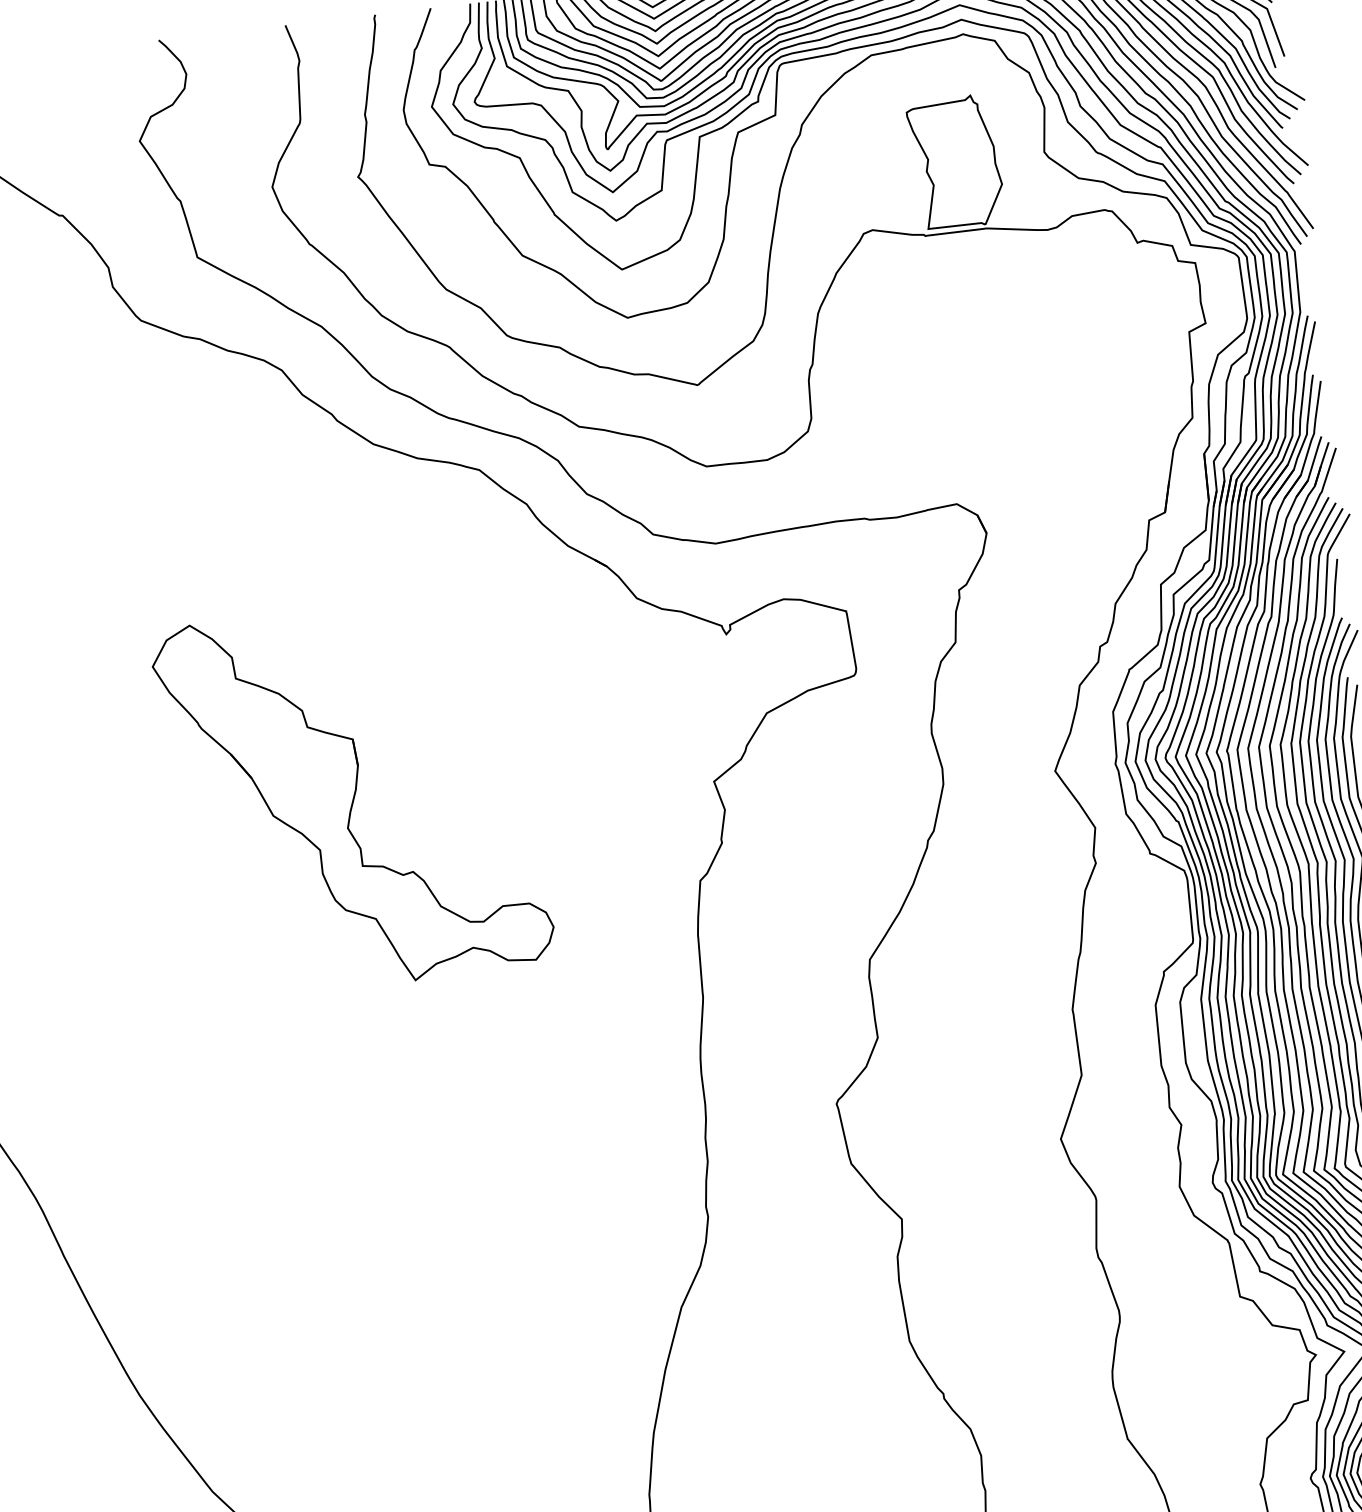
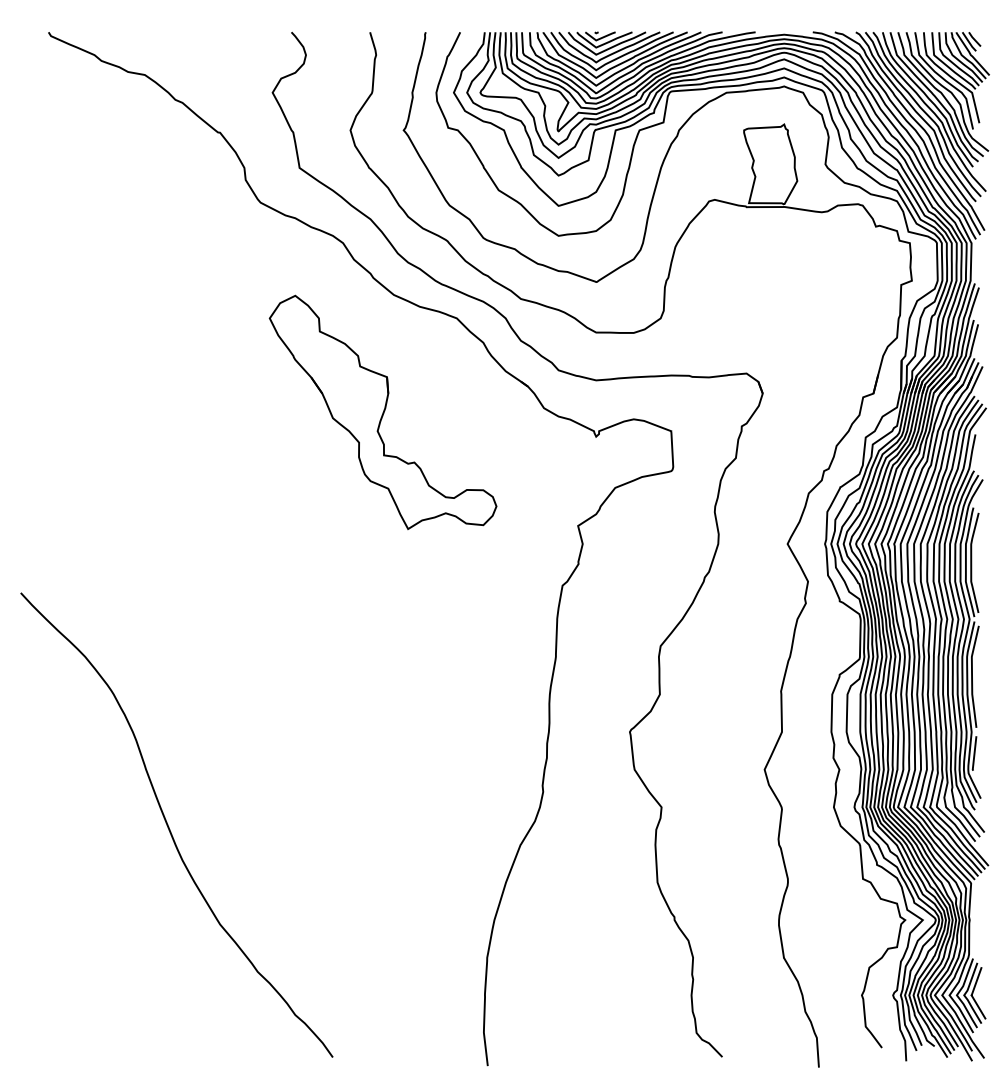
part: (351, 795) -> (382, 411), moved

